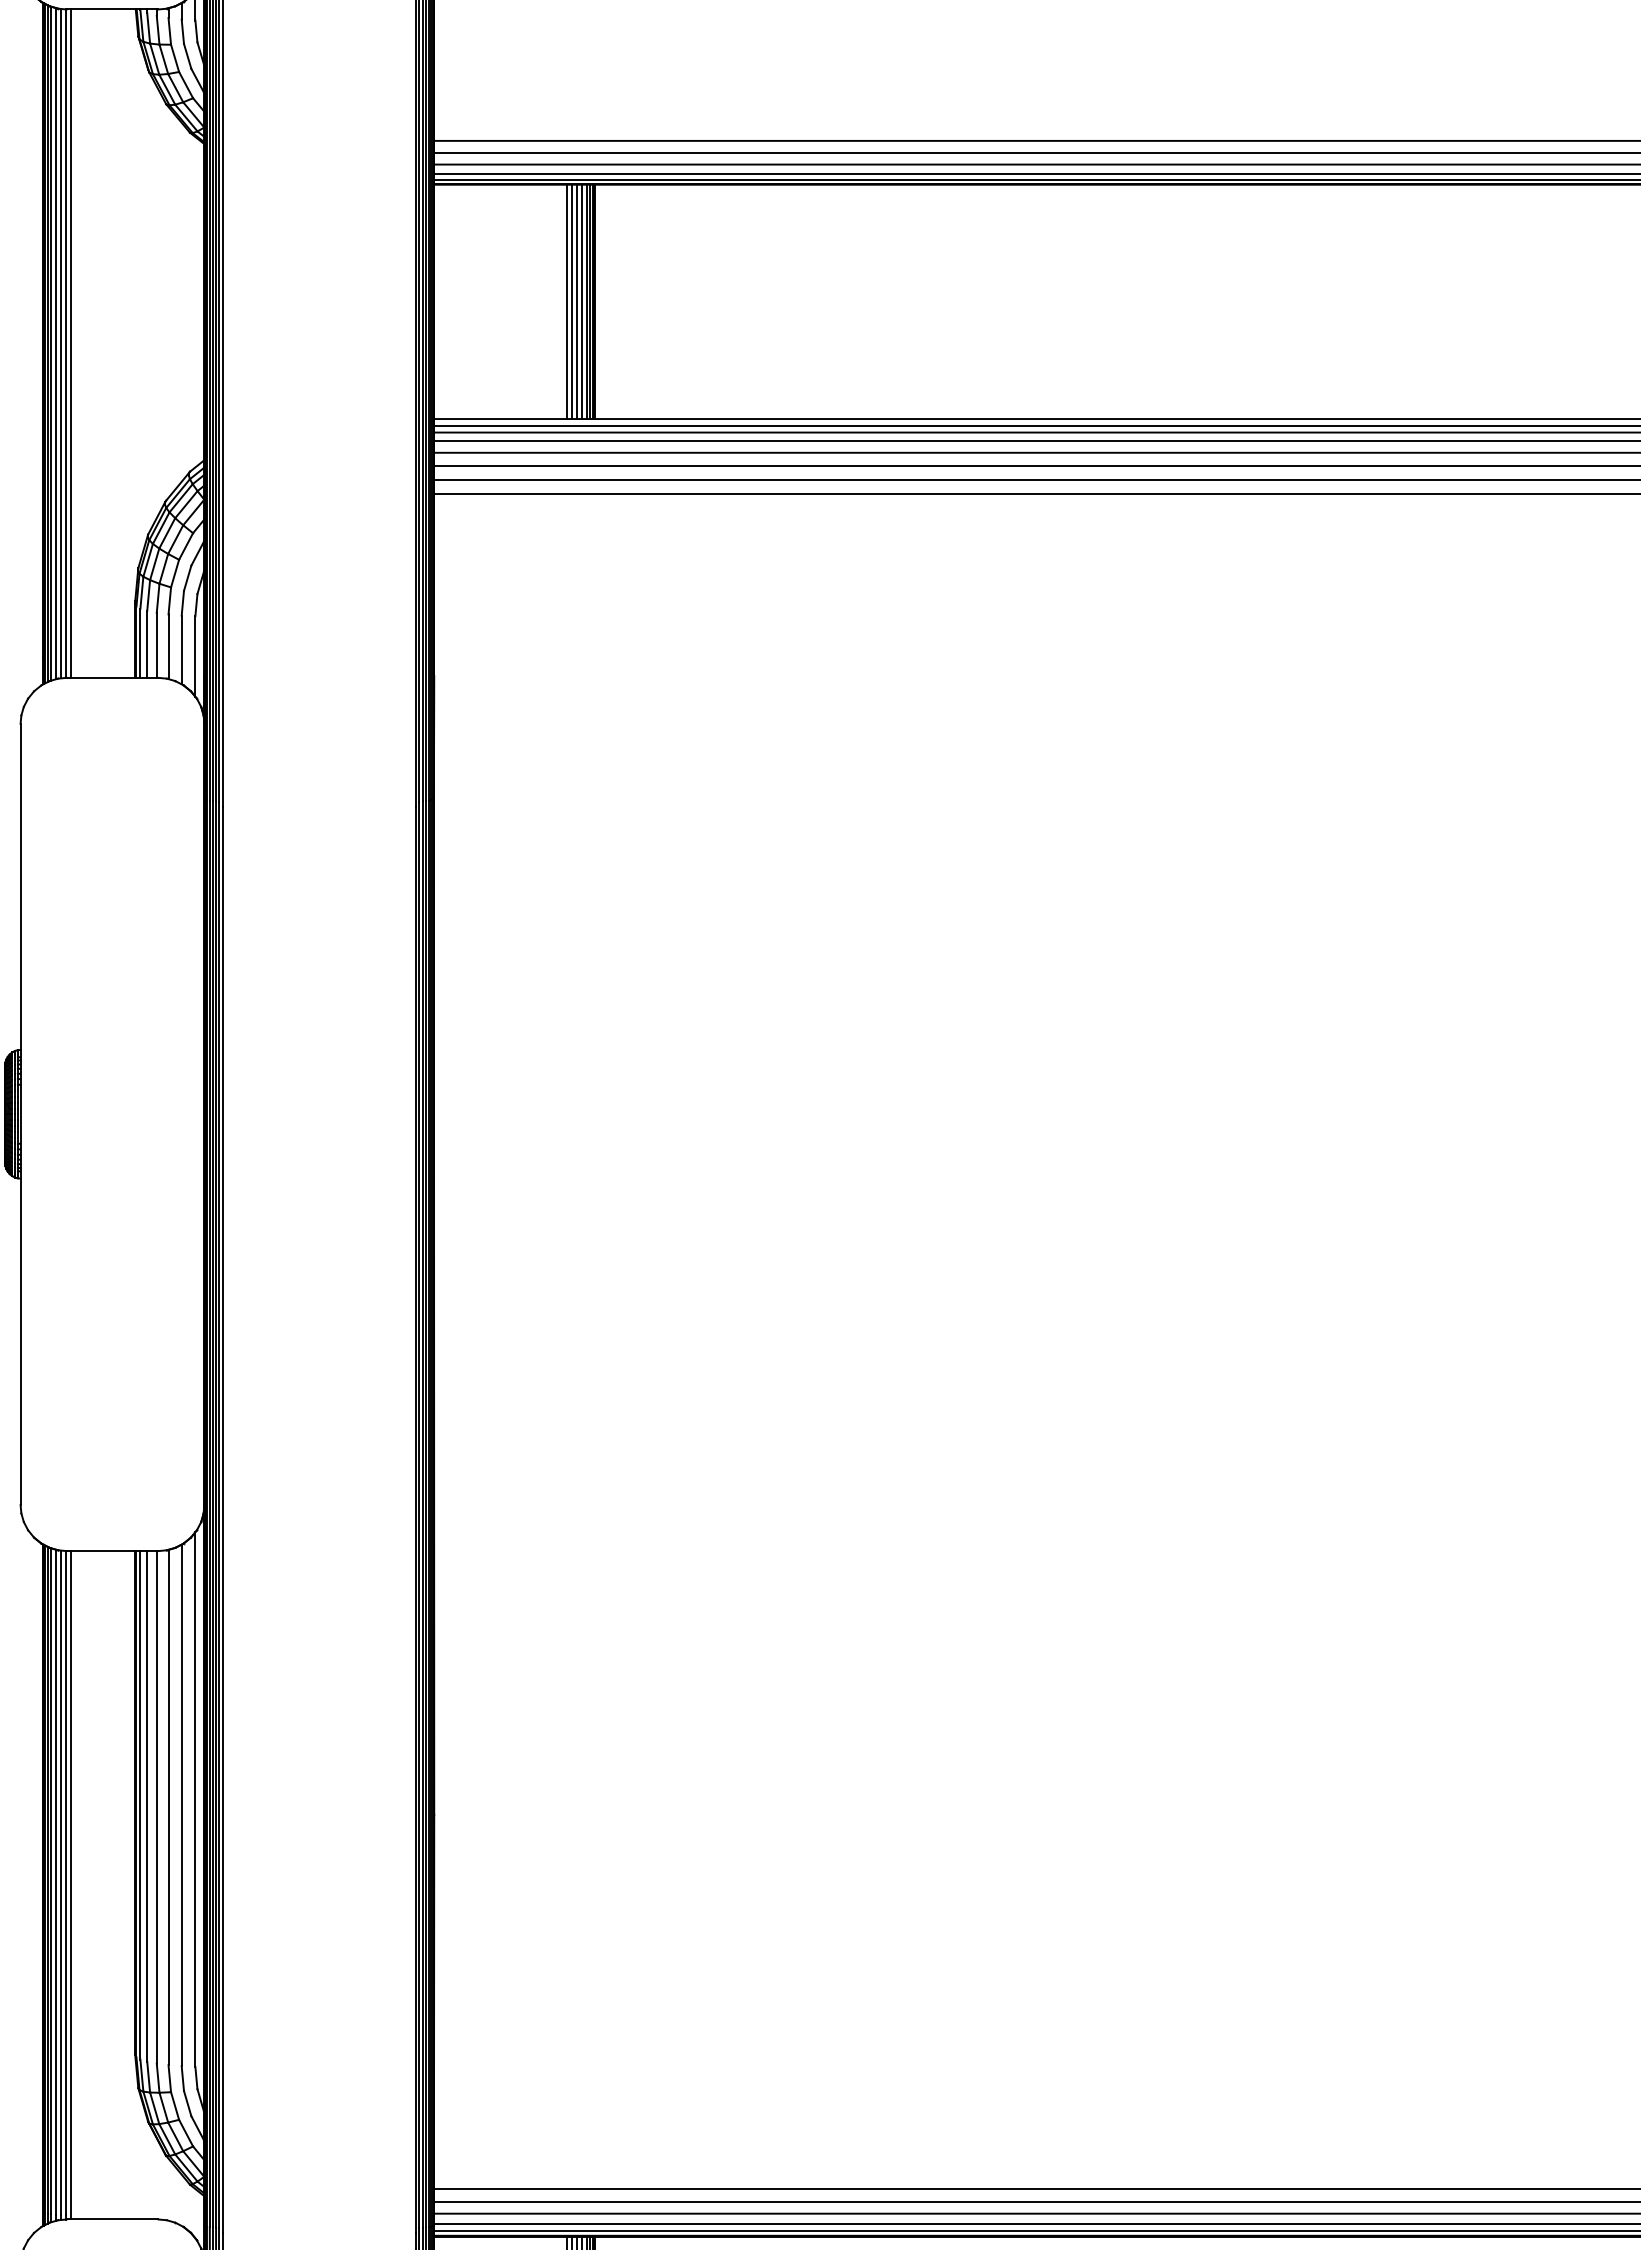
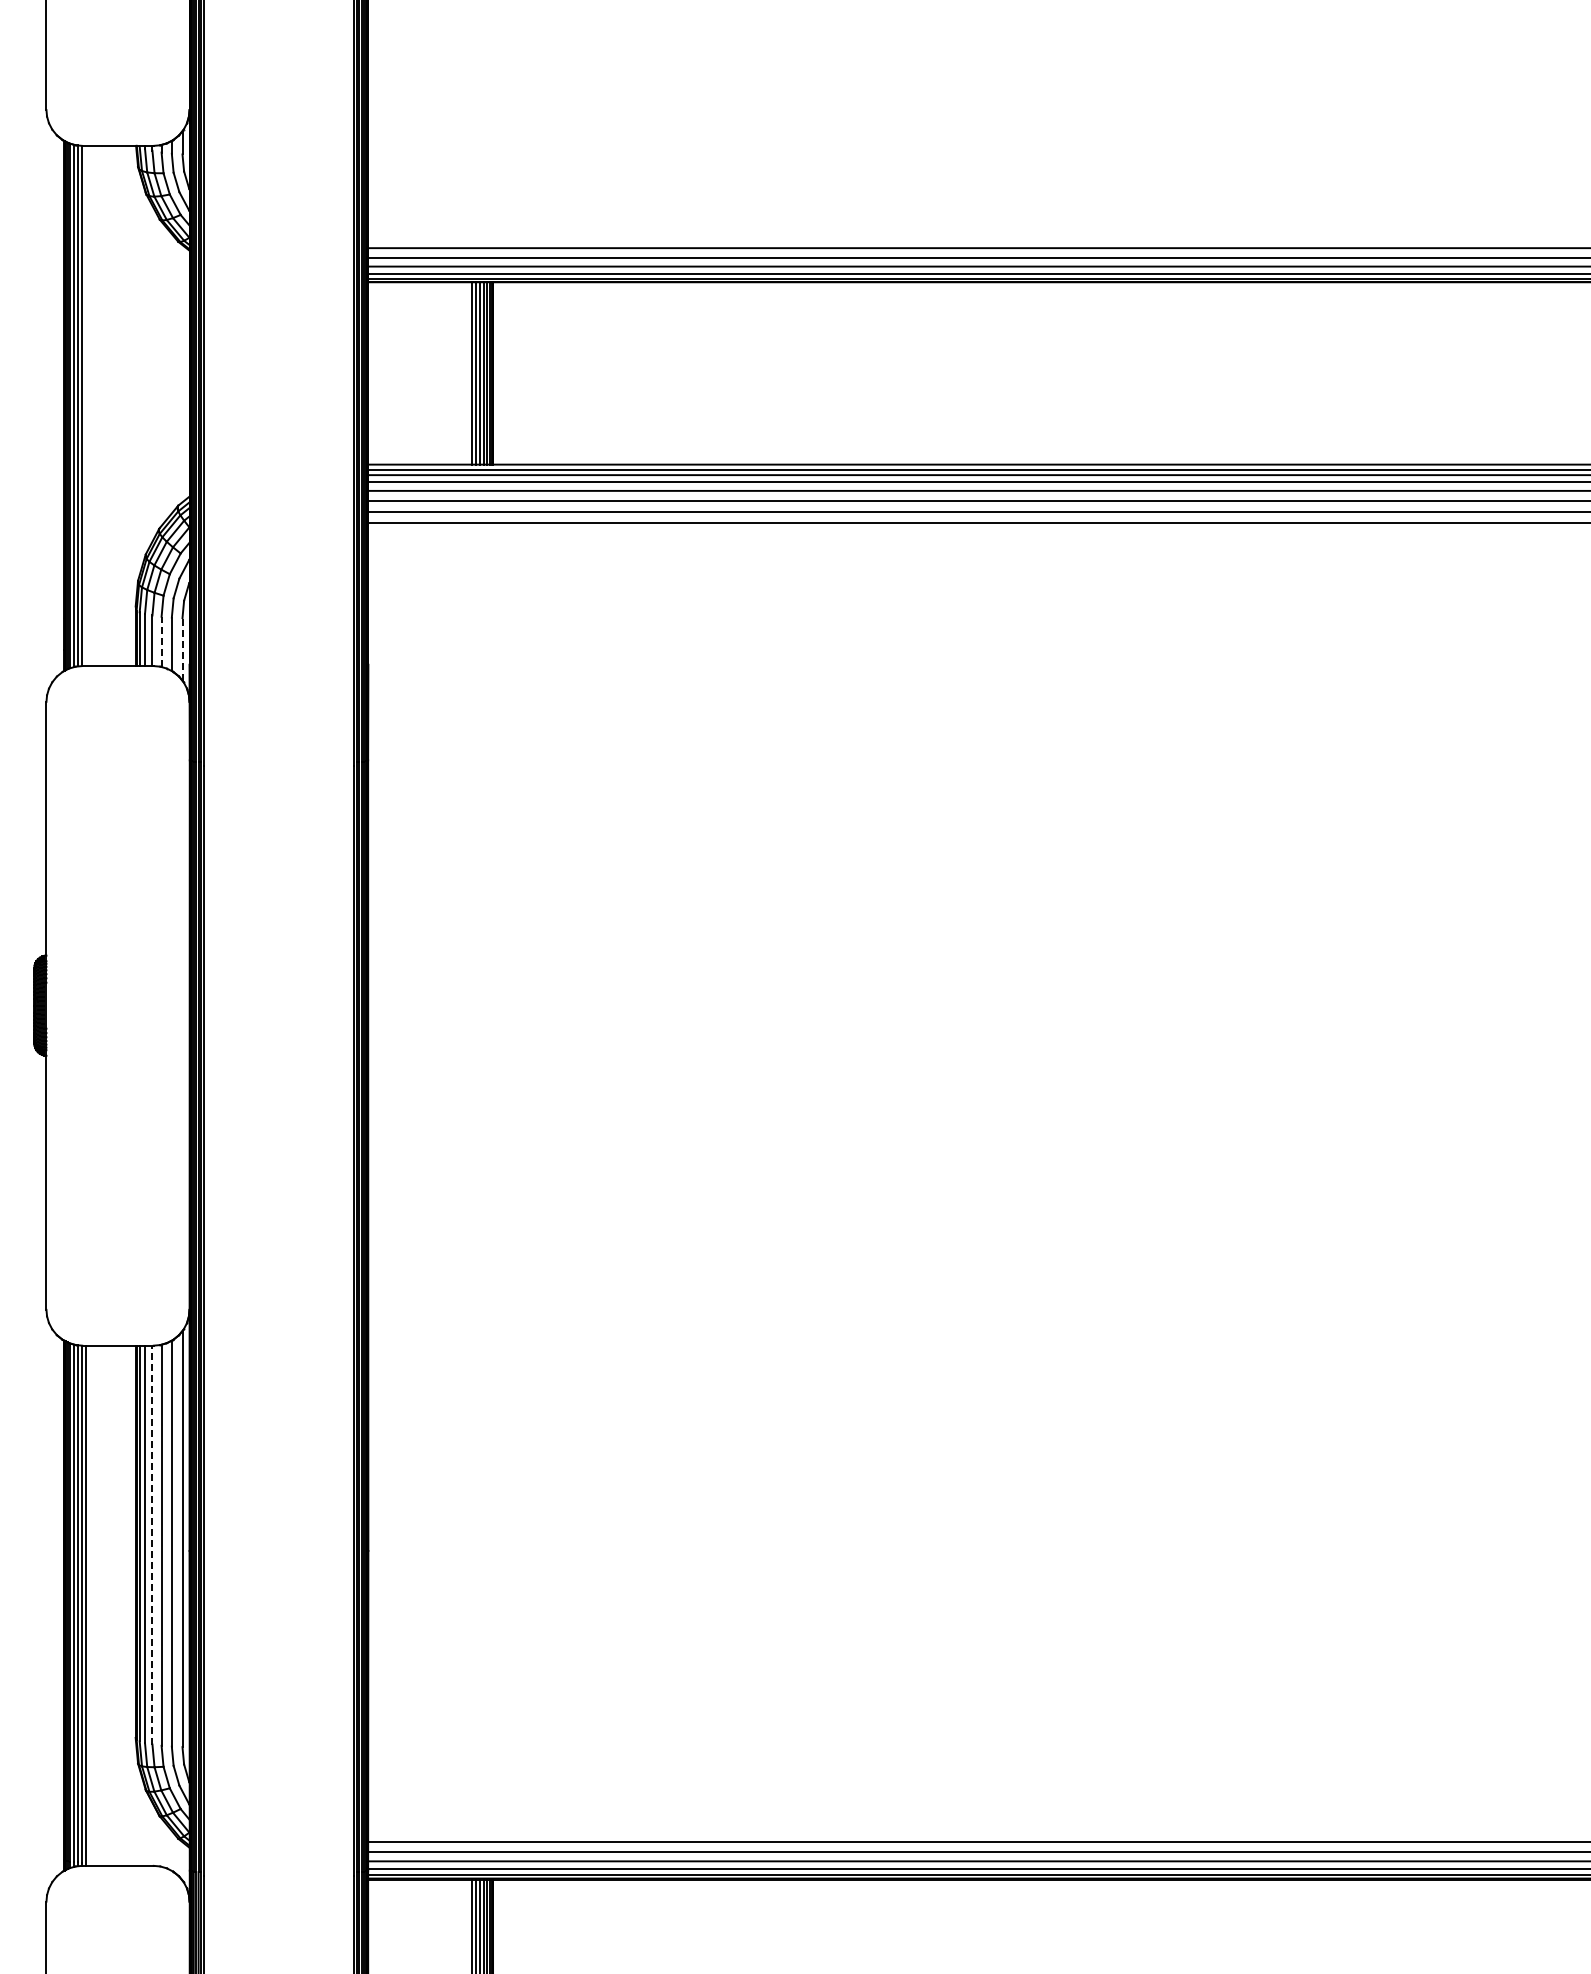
line: (70, 343) -> (85, 405), removed
line: (168, 646) -> (161, 641), solid -> dashed
line: (195, 655) -> (182, 648), solid -> dashed
line: (156, 1806) -> (152, 1544), solid -> dashed

